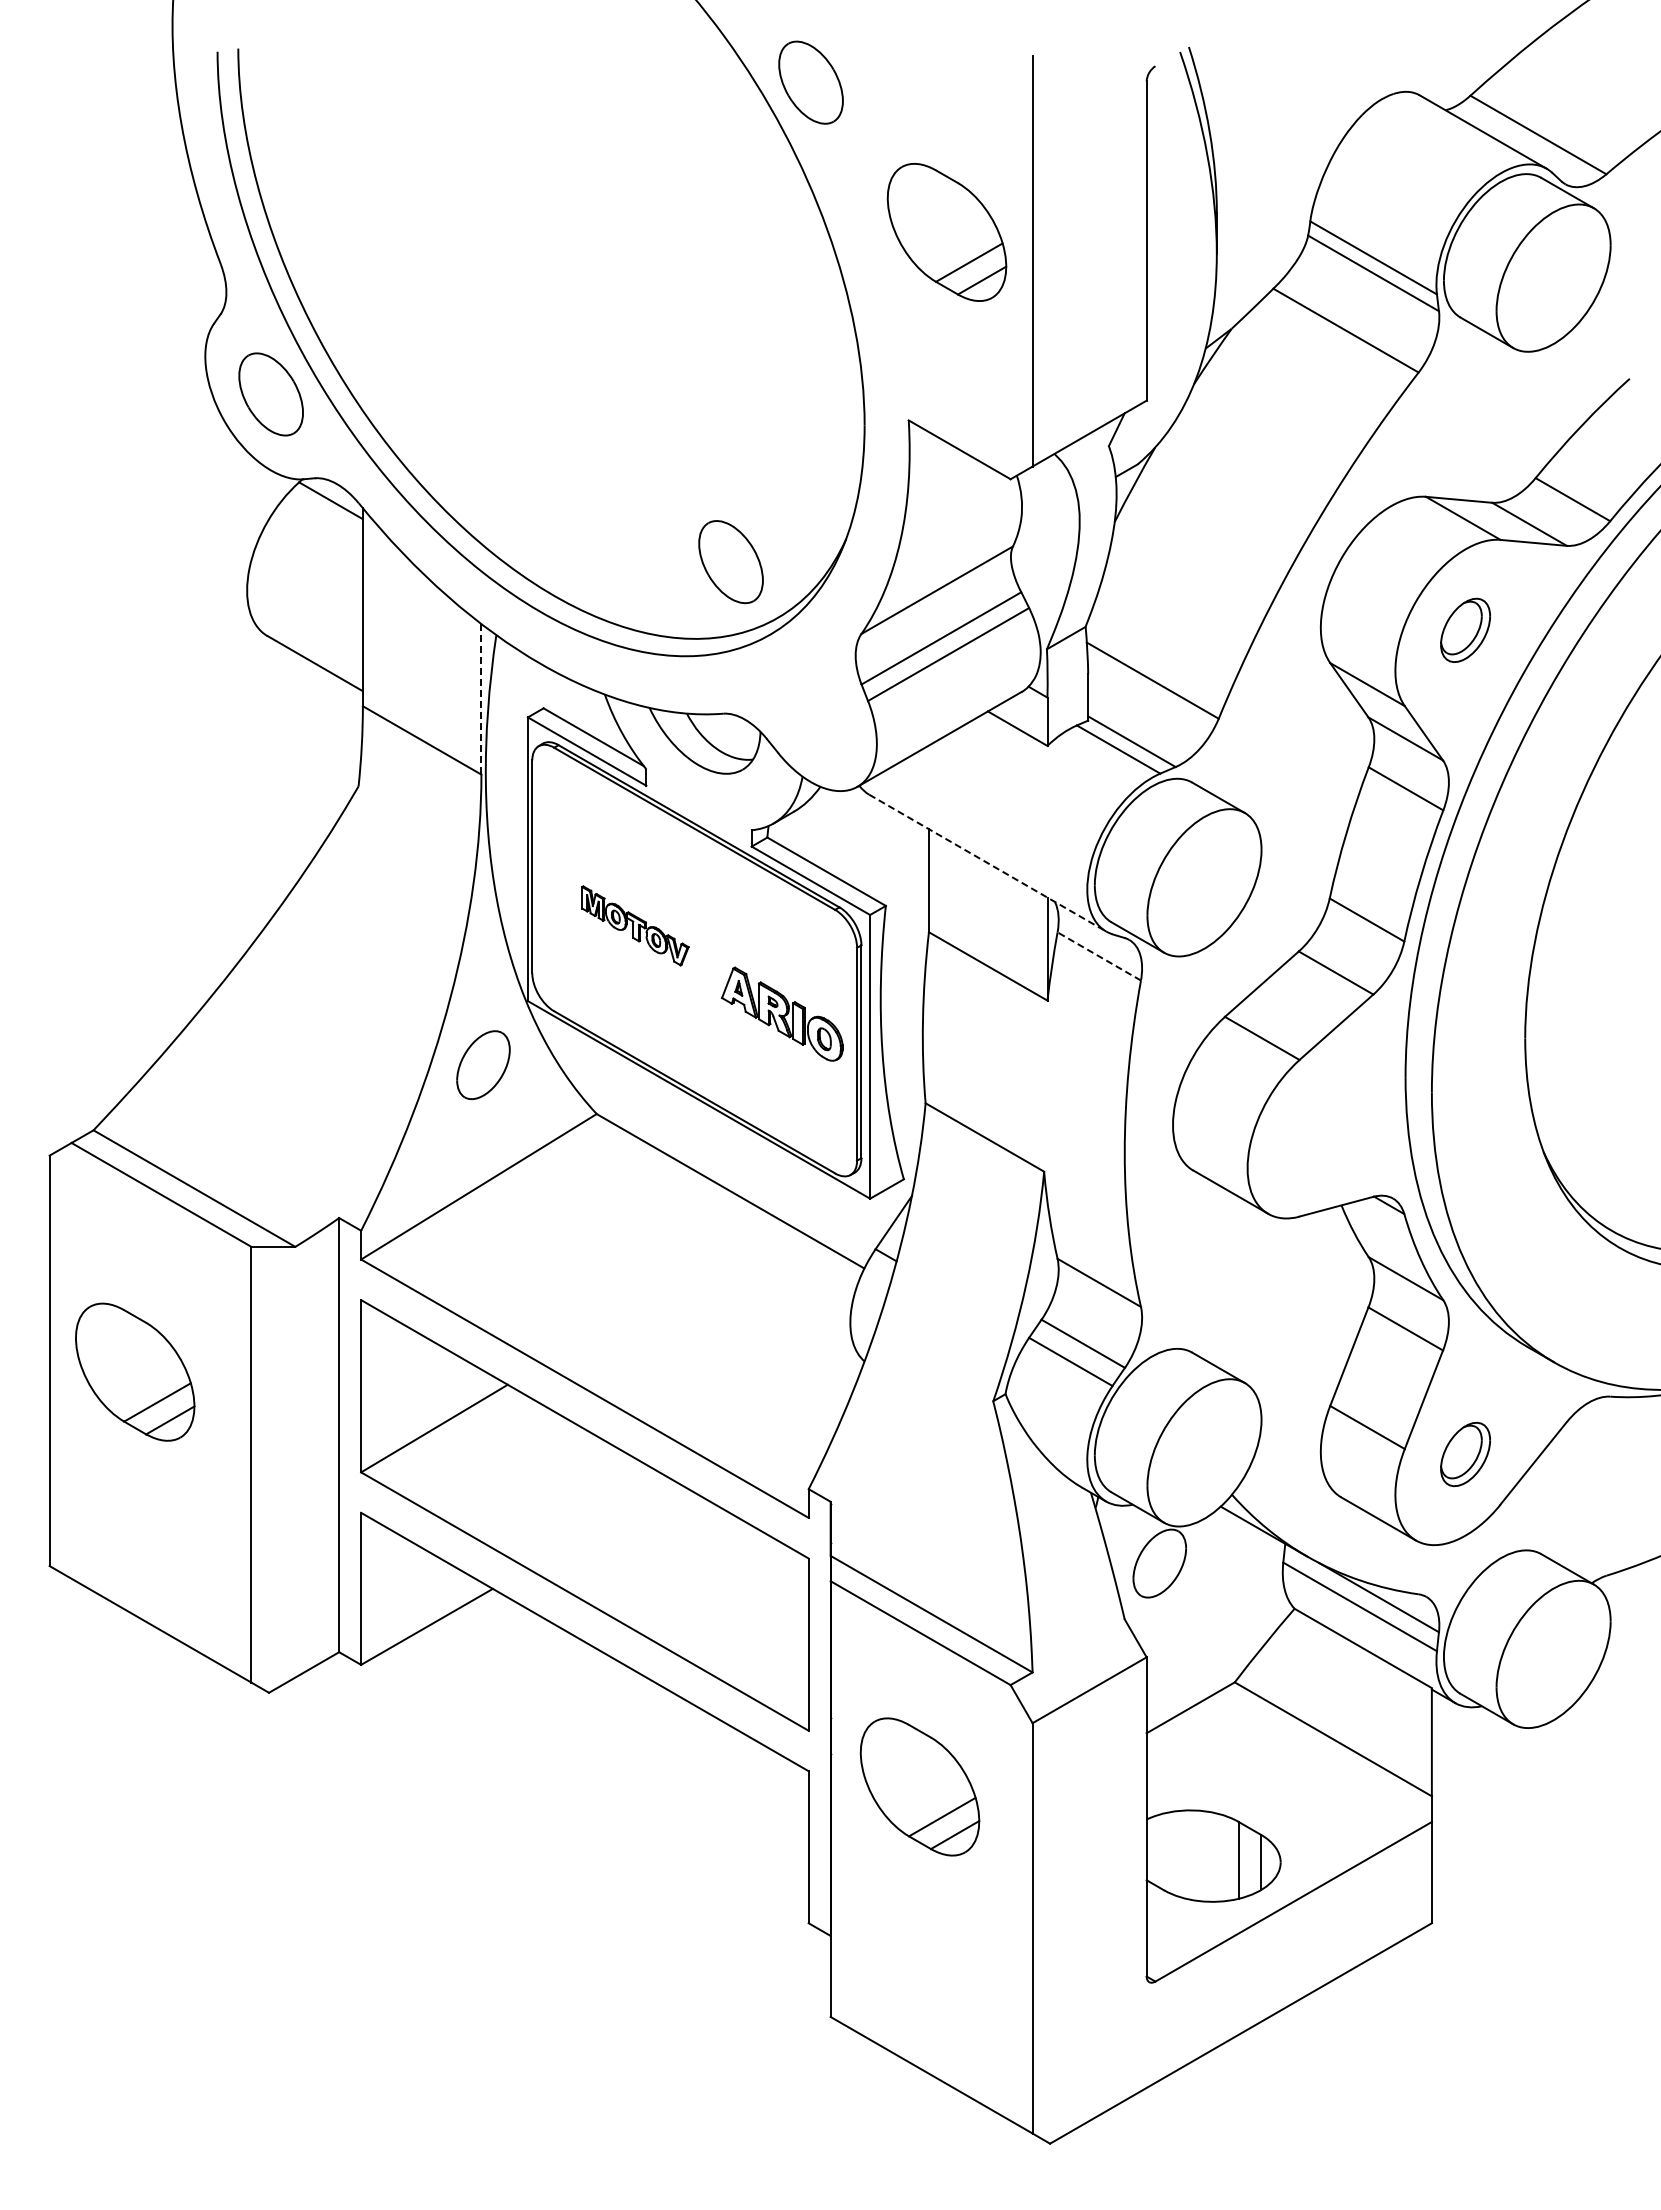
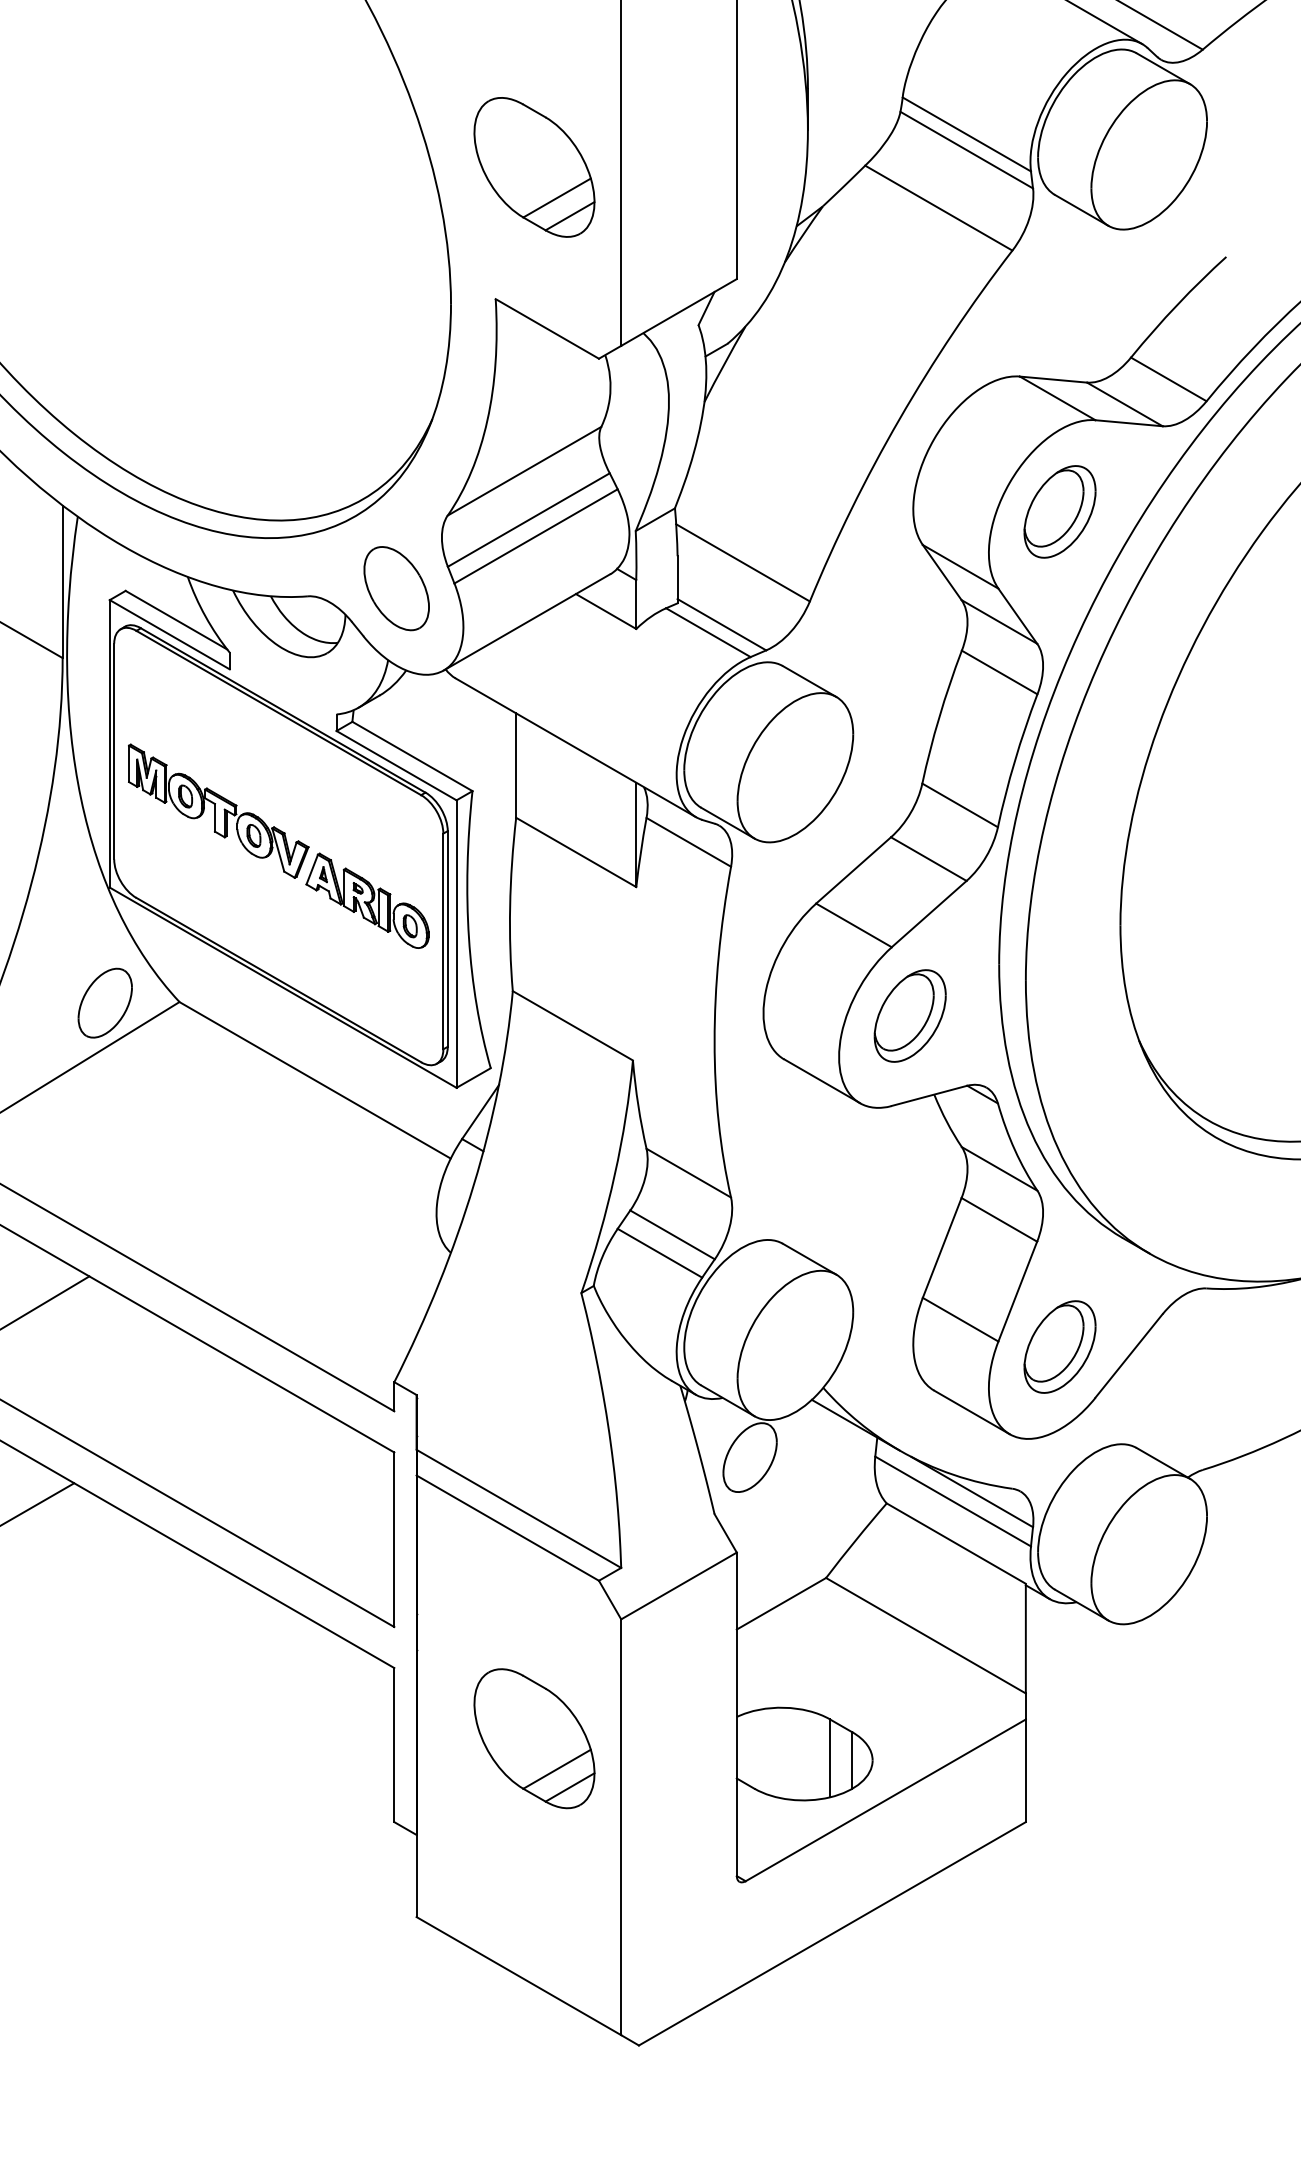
part: (946, 232) -> (533, 167), moved
part: (730, 562) -> (396, 589), moved
part: (1465, 630) -> (1059, 512), size x1.43
line: (481, 699) -> (62, 581), dashed -> solid
line: (987, 863) -> (575, 748), dashed -> solid
part: (635, 925) -> (218, 810), size x1.67
line: (1098, 956) -> (688, 842), dashed -> solid
part: (483, 1065) -> (105, 1003), moved
part: (1317, 1127) -> (909, 1015), added
part: (1465, 1454) -> (1059, 1347), size x1.43
part: (919, 1786) -> (533, 1738), moved

